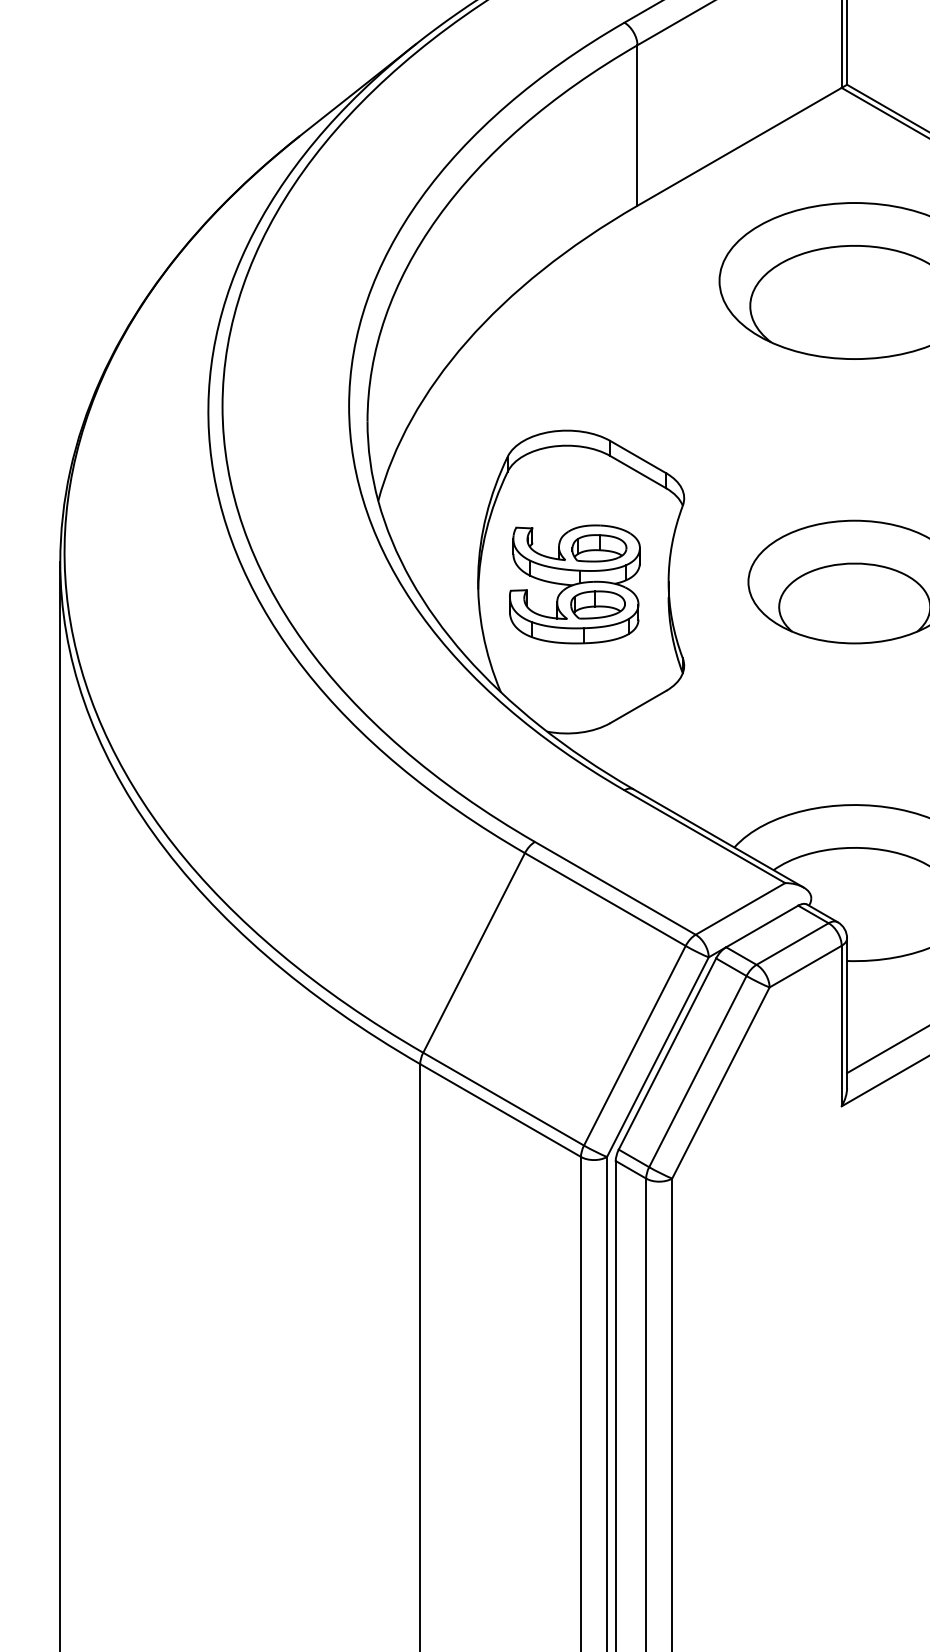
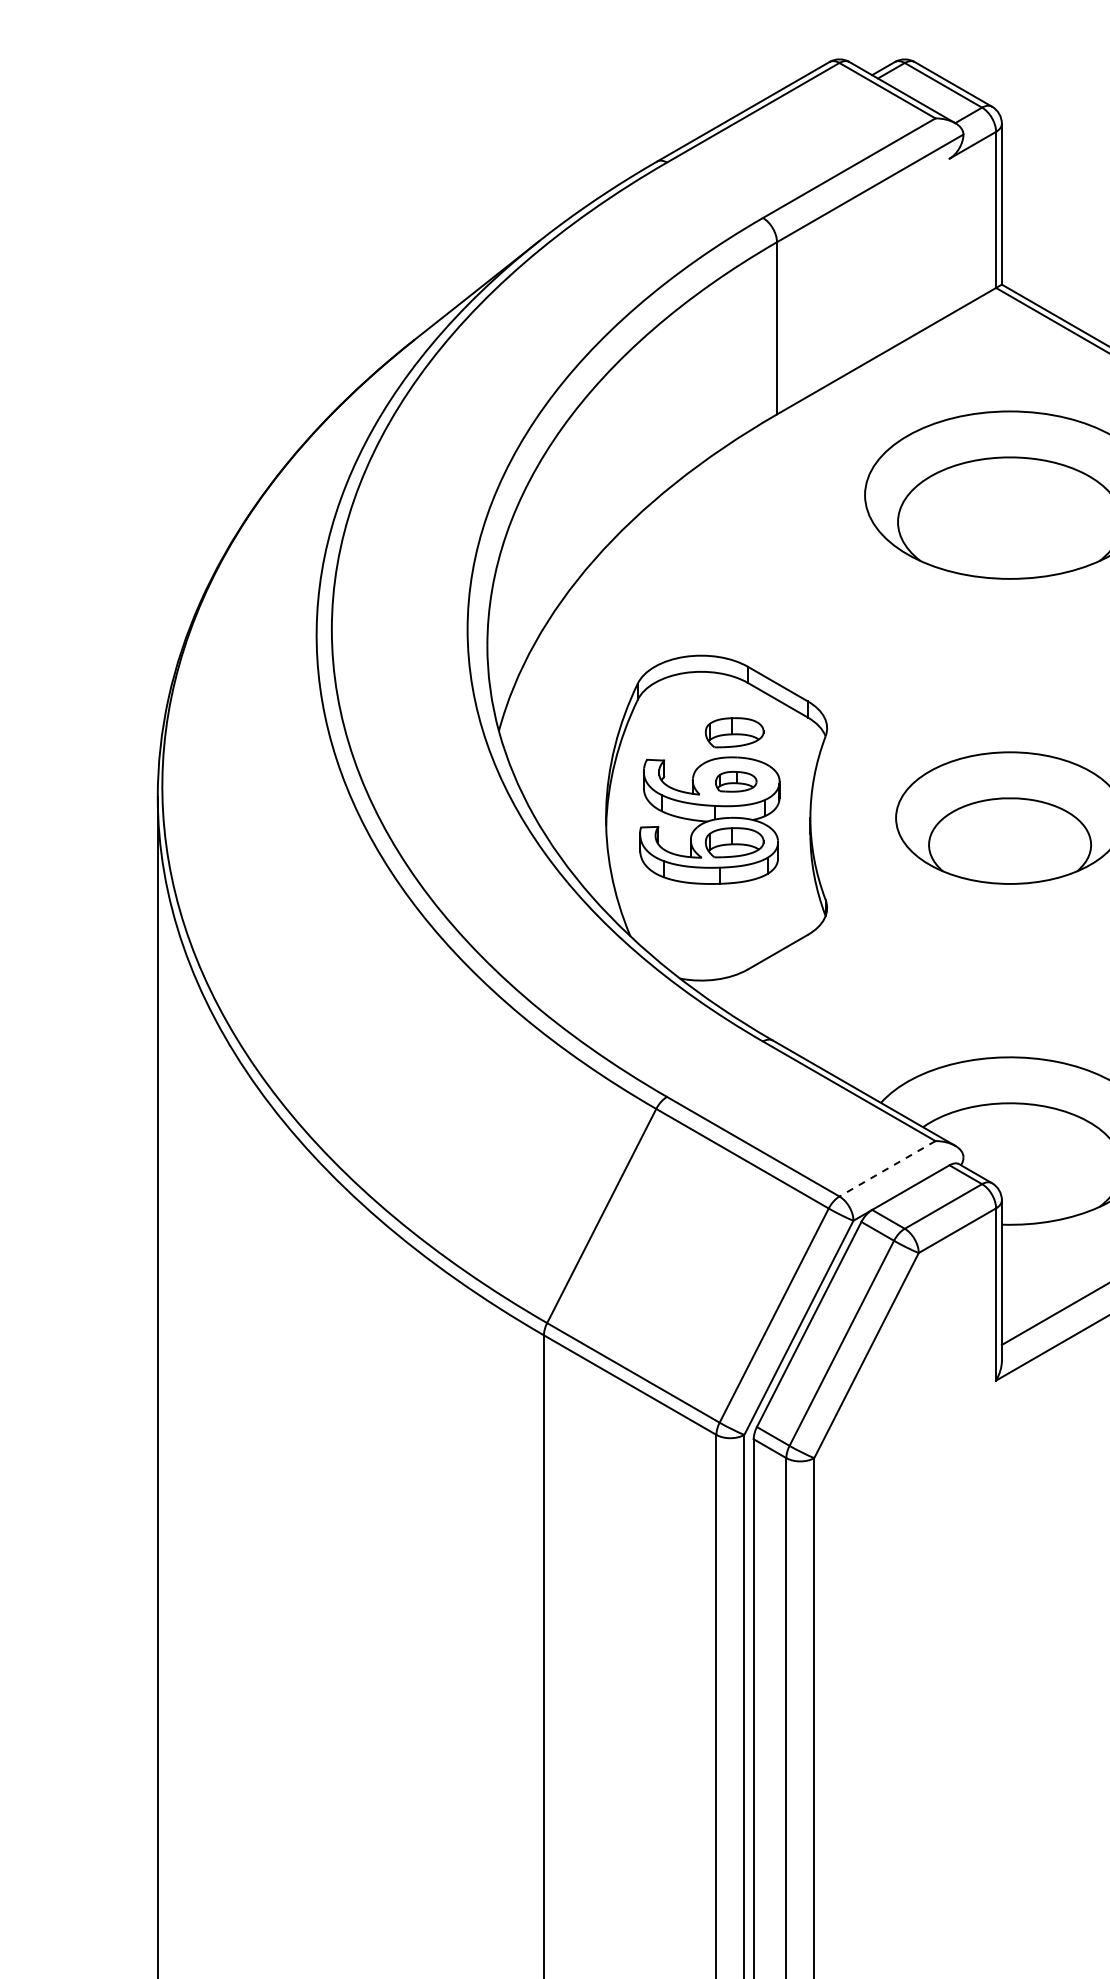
part: (597, 502) -> (734, 732), added
part: (599, 547) -> (736, 781), size x0.7
line: (740, 909) -> (887, 1169), solid -> dashed

